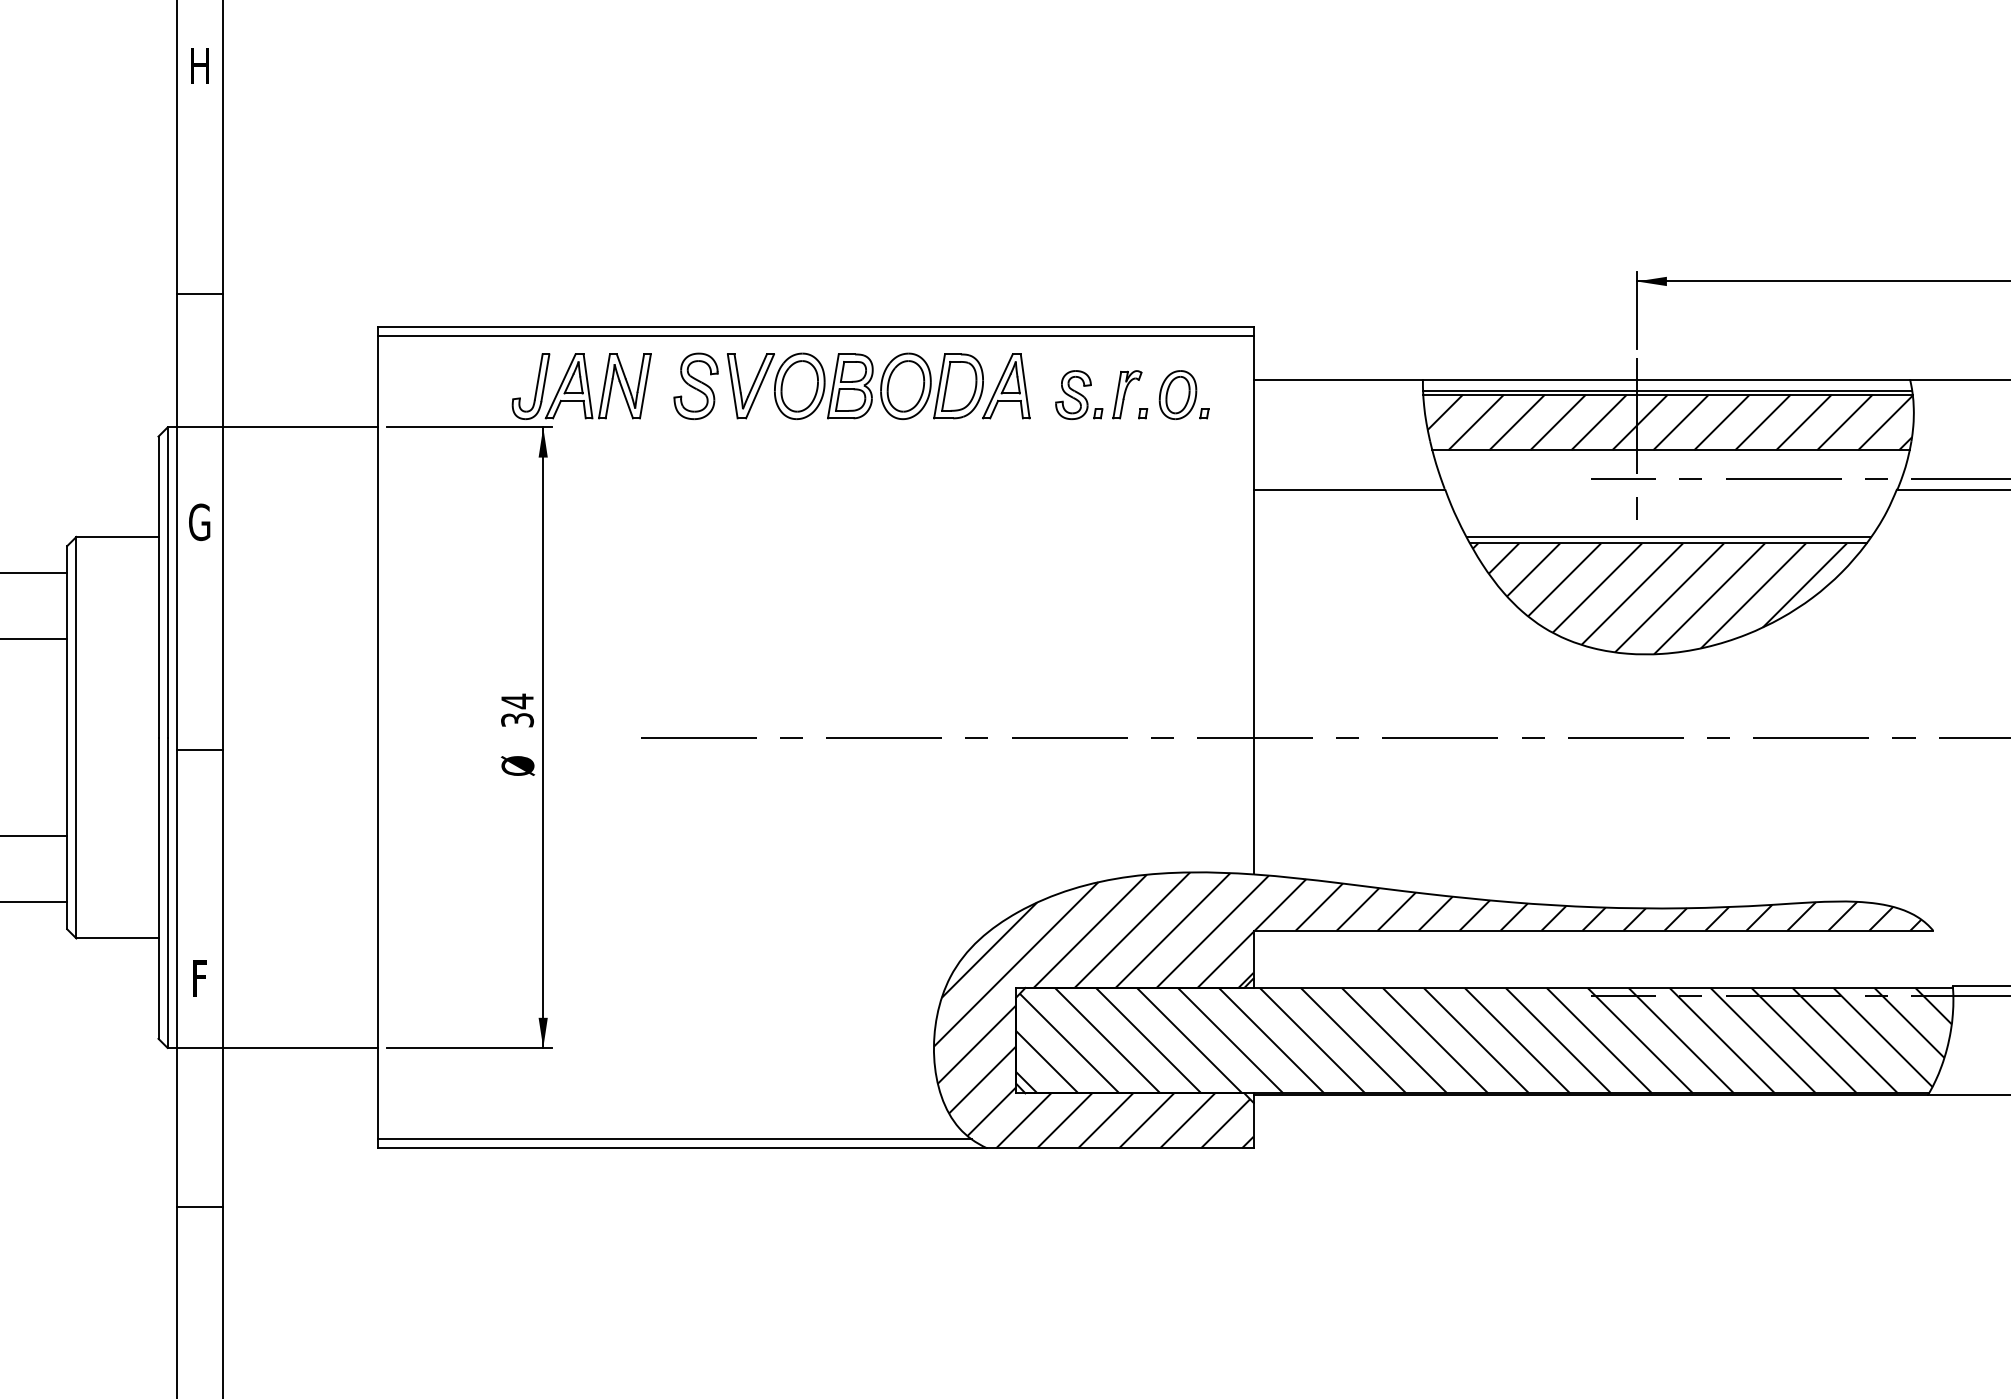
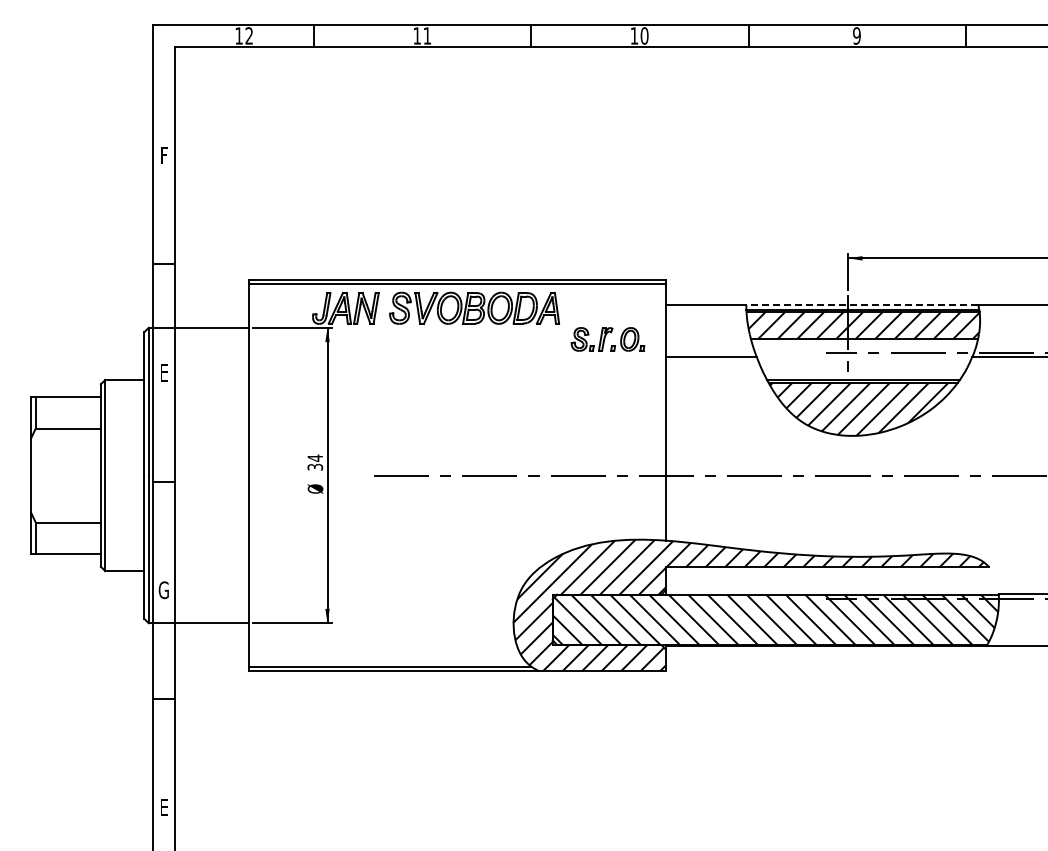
text: (200, 65) -> (164, 155), H -> F
line: (1664, 380) -> (861, 305), solid -> dashed
part: (1131, 395) -> (607, 339), moved
text: (198, 521) -> (163, 372), G -> E
text: (198, 979) -> (163, 590), F -> G

